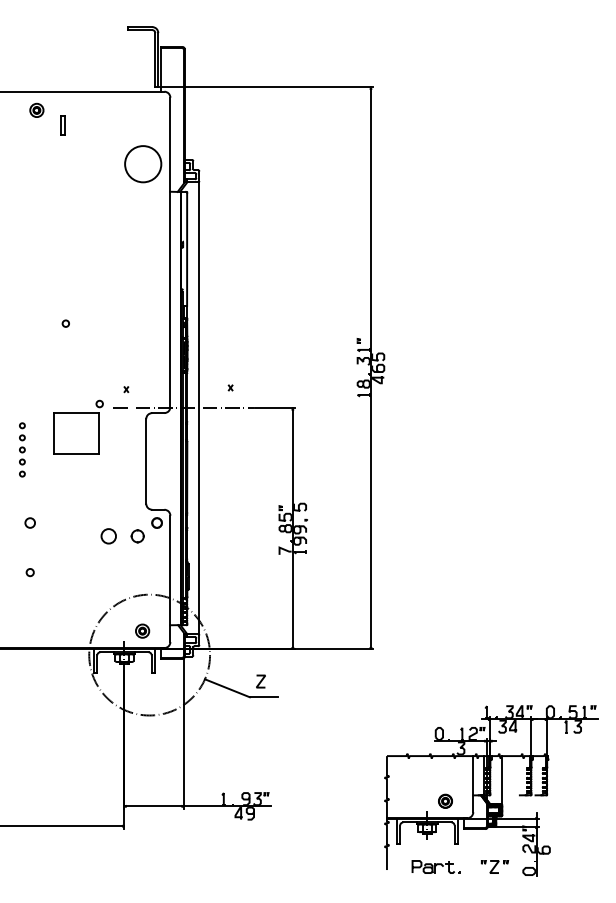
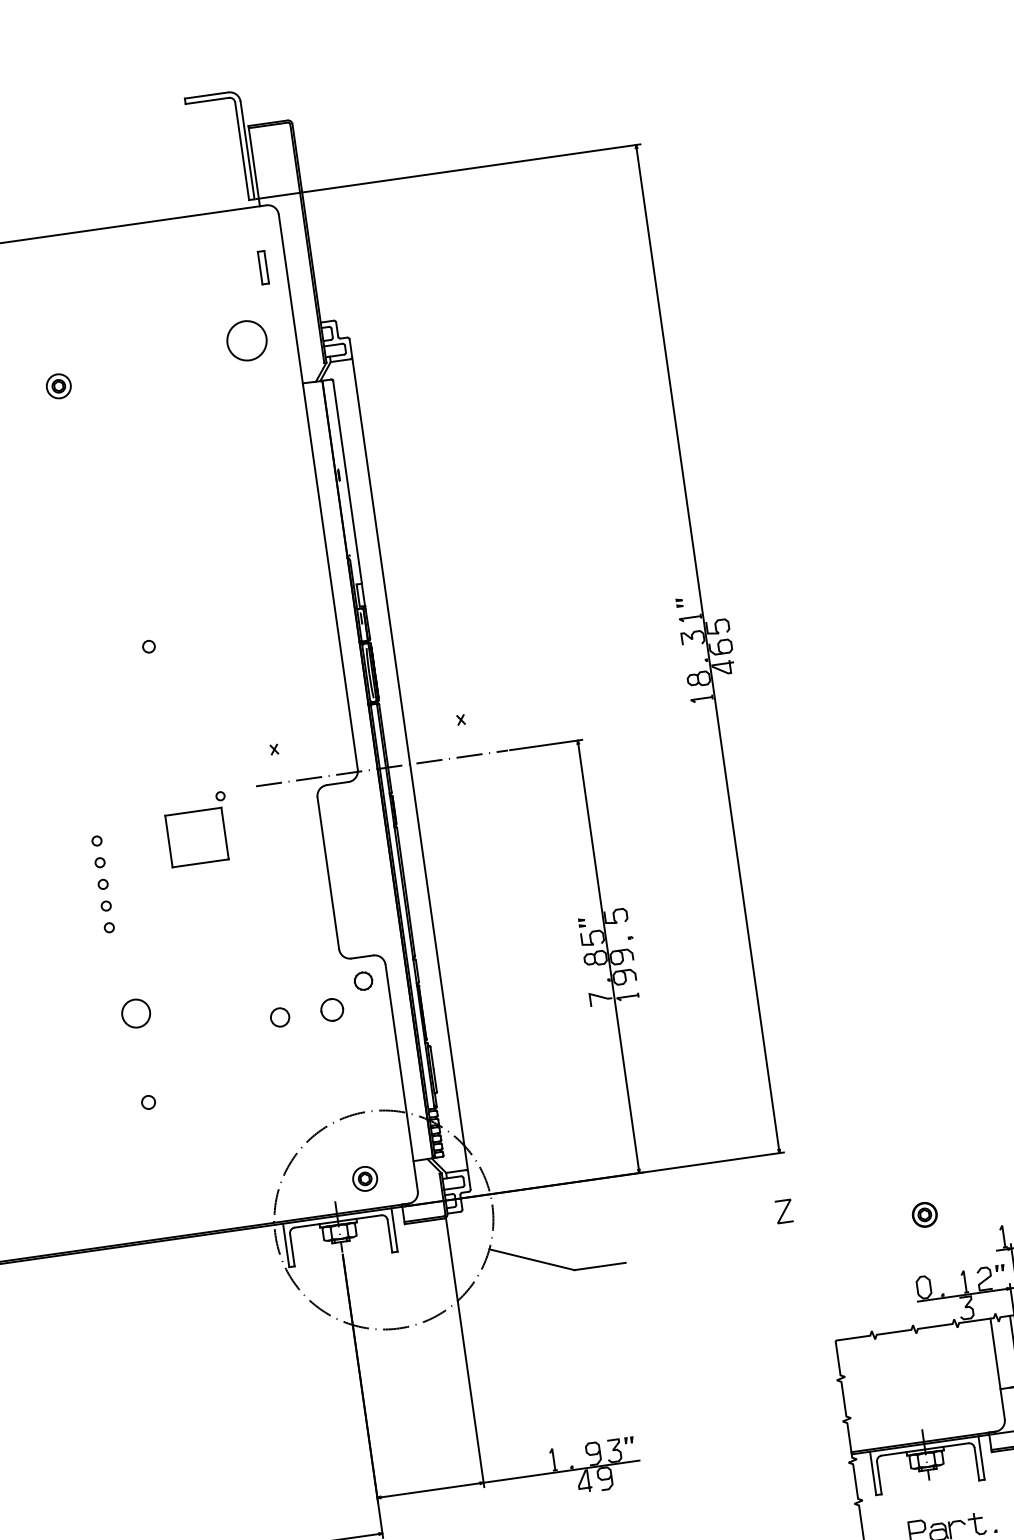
part: (36, 109) -> (57, 384), moved
part: (62, 125) -> (262, 267), moved
circle: (143, 164) -> (247, 341), size x0.6
part: (78, 426) -> (197, 828), size x0.7
circle: (29, 522) -> (134, 1012), size x1.6
circle: (108, 536) -> (279, 1017), size x0.7
line: (260, 681) -> (783, 1211), moved
part: (445, 800) -> (924, 1213), moved

